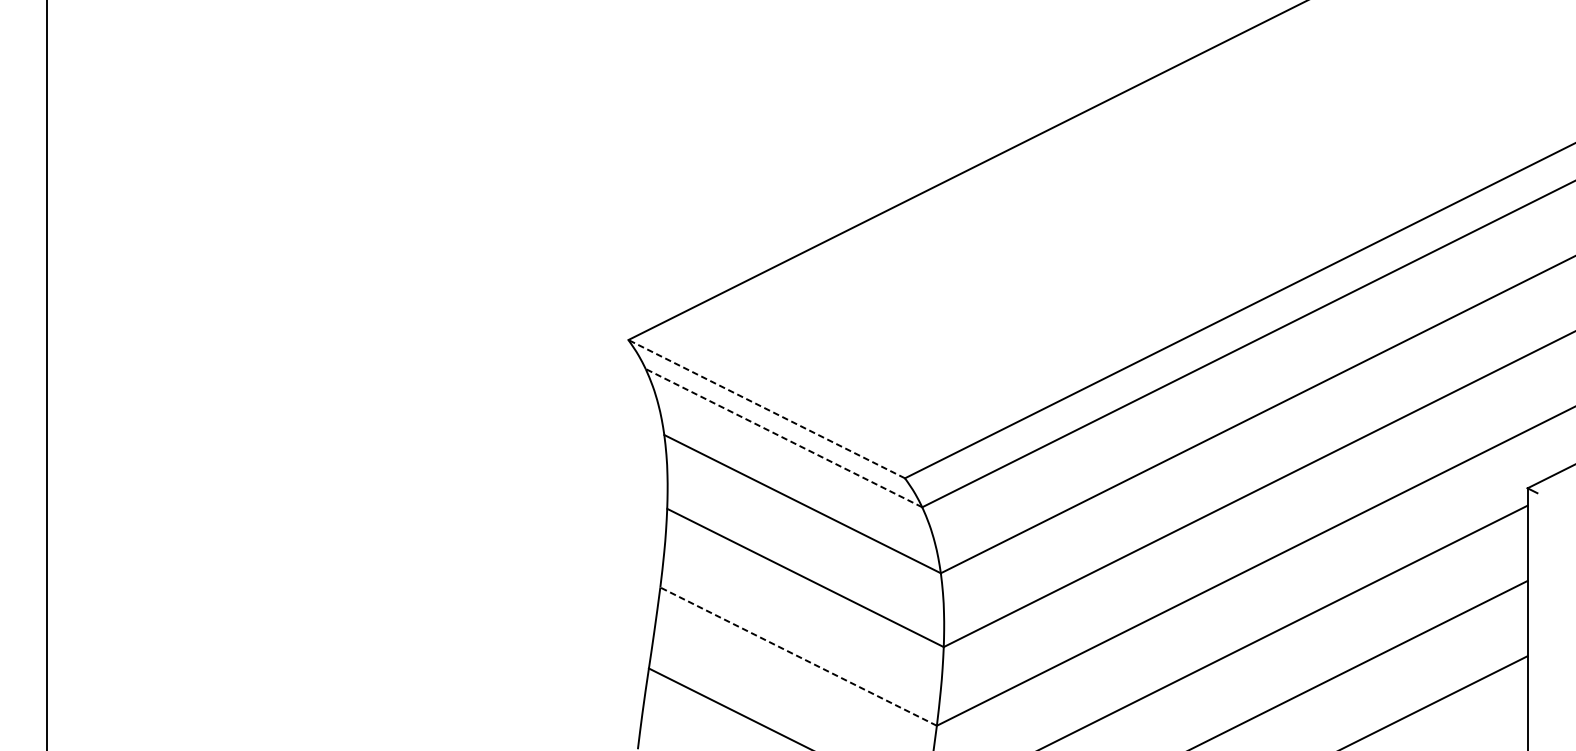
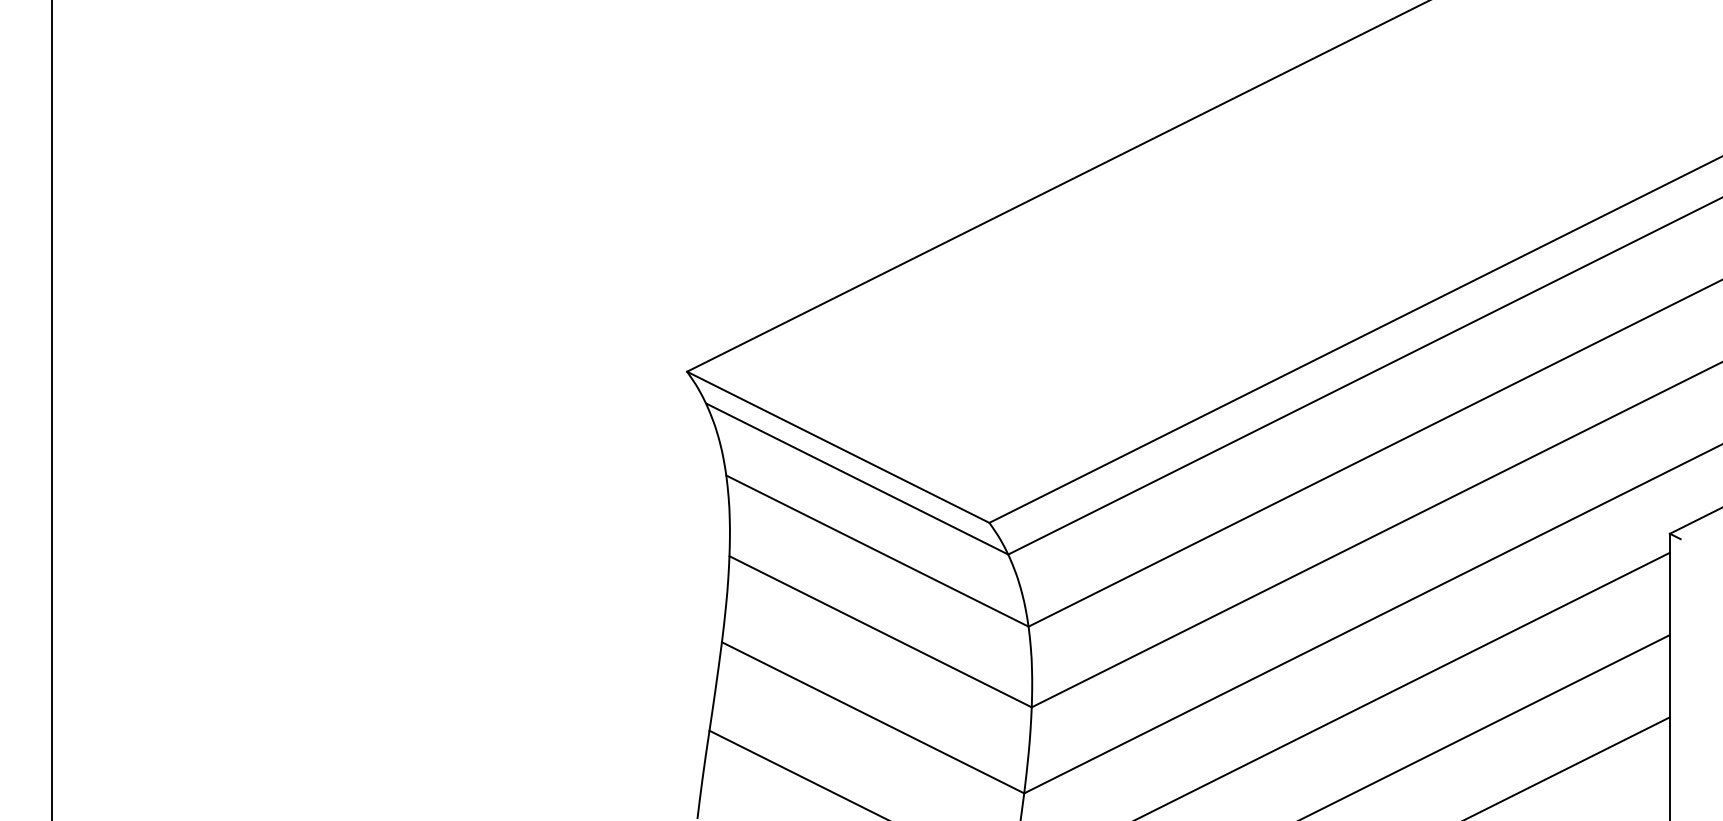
line: (766, 409) -> (838, 447), dashed -> solid
line: (784, 437) -> (857, 478), dashed -> solid
line: (798, 656) -> (873, 717), dashed -> solid

